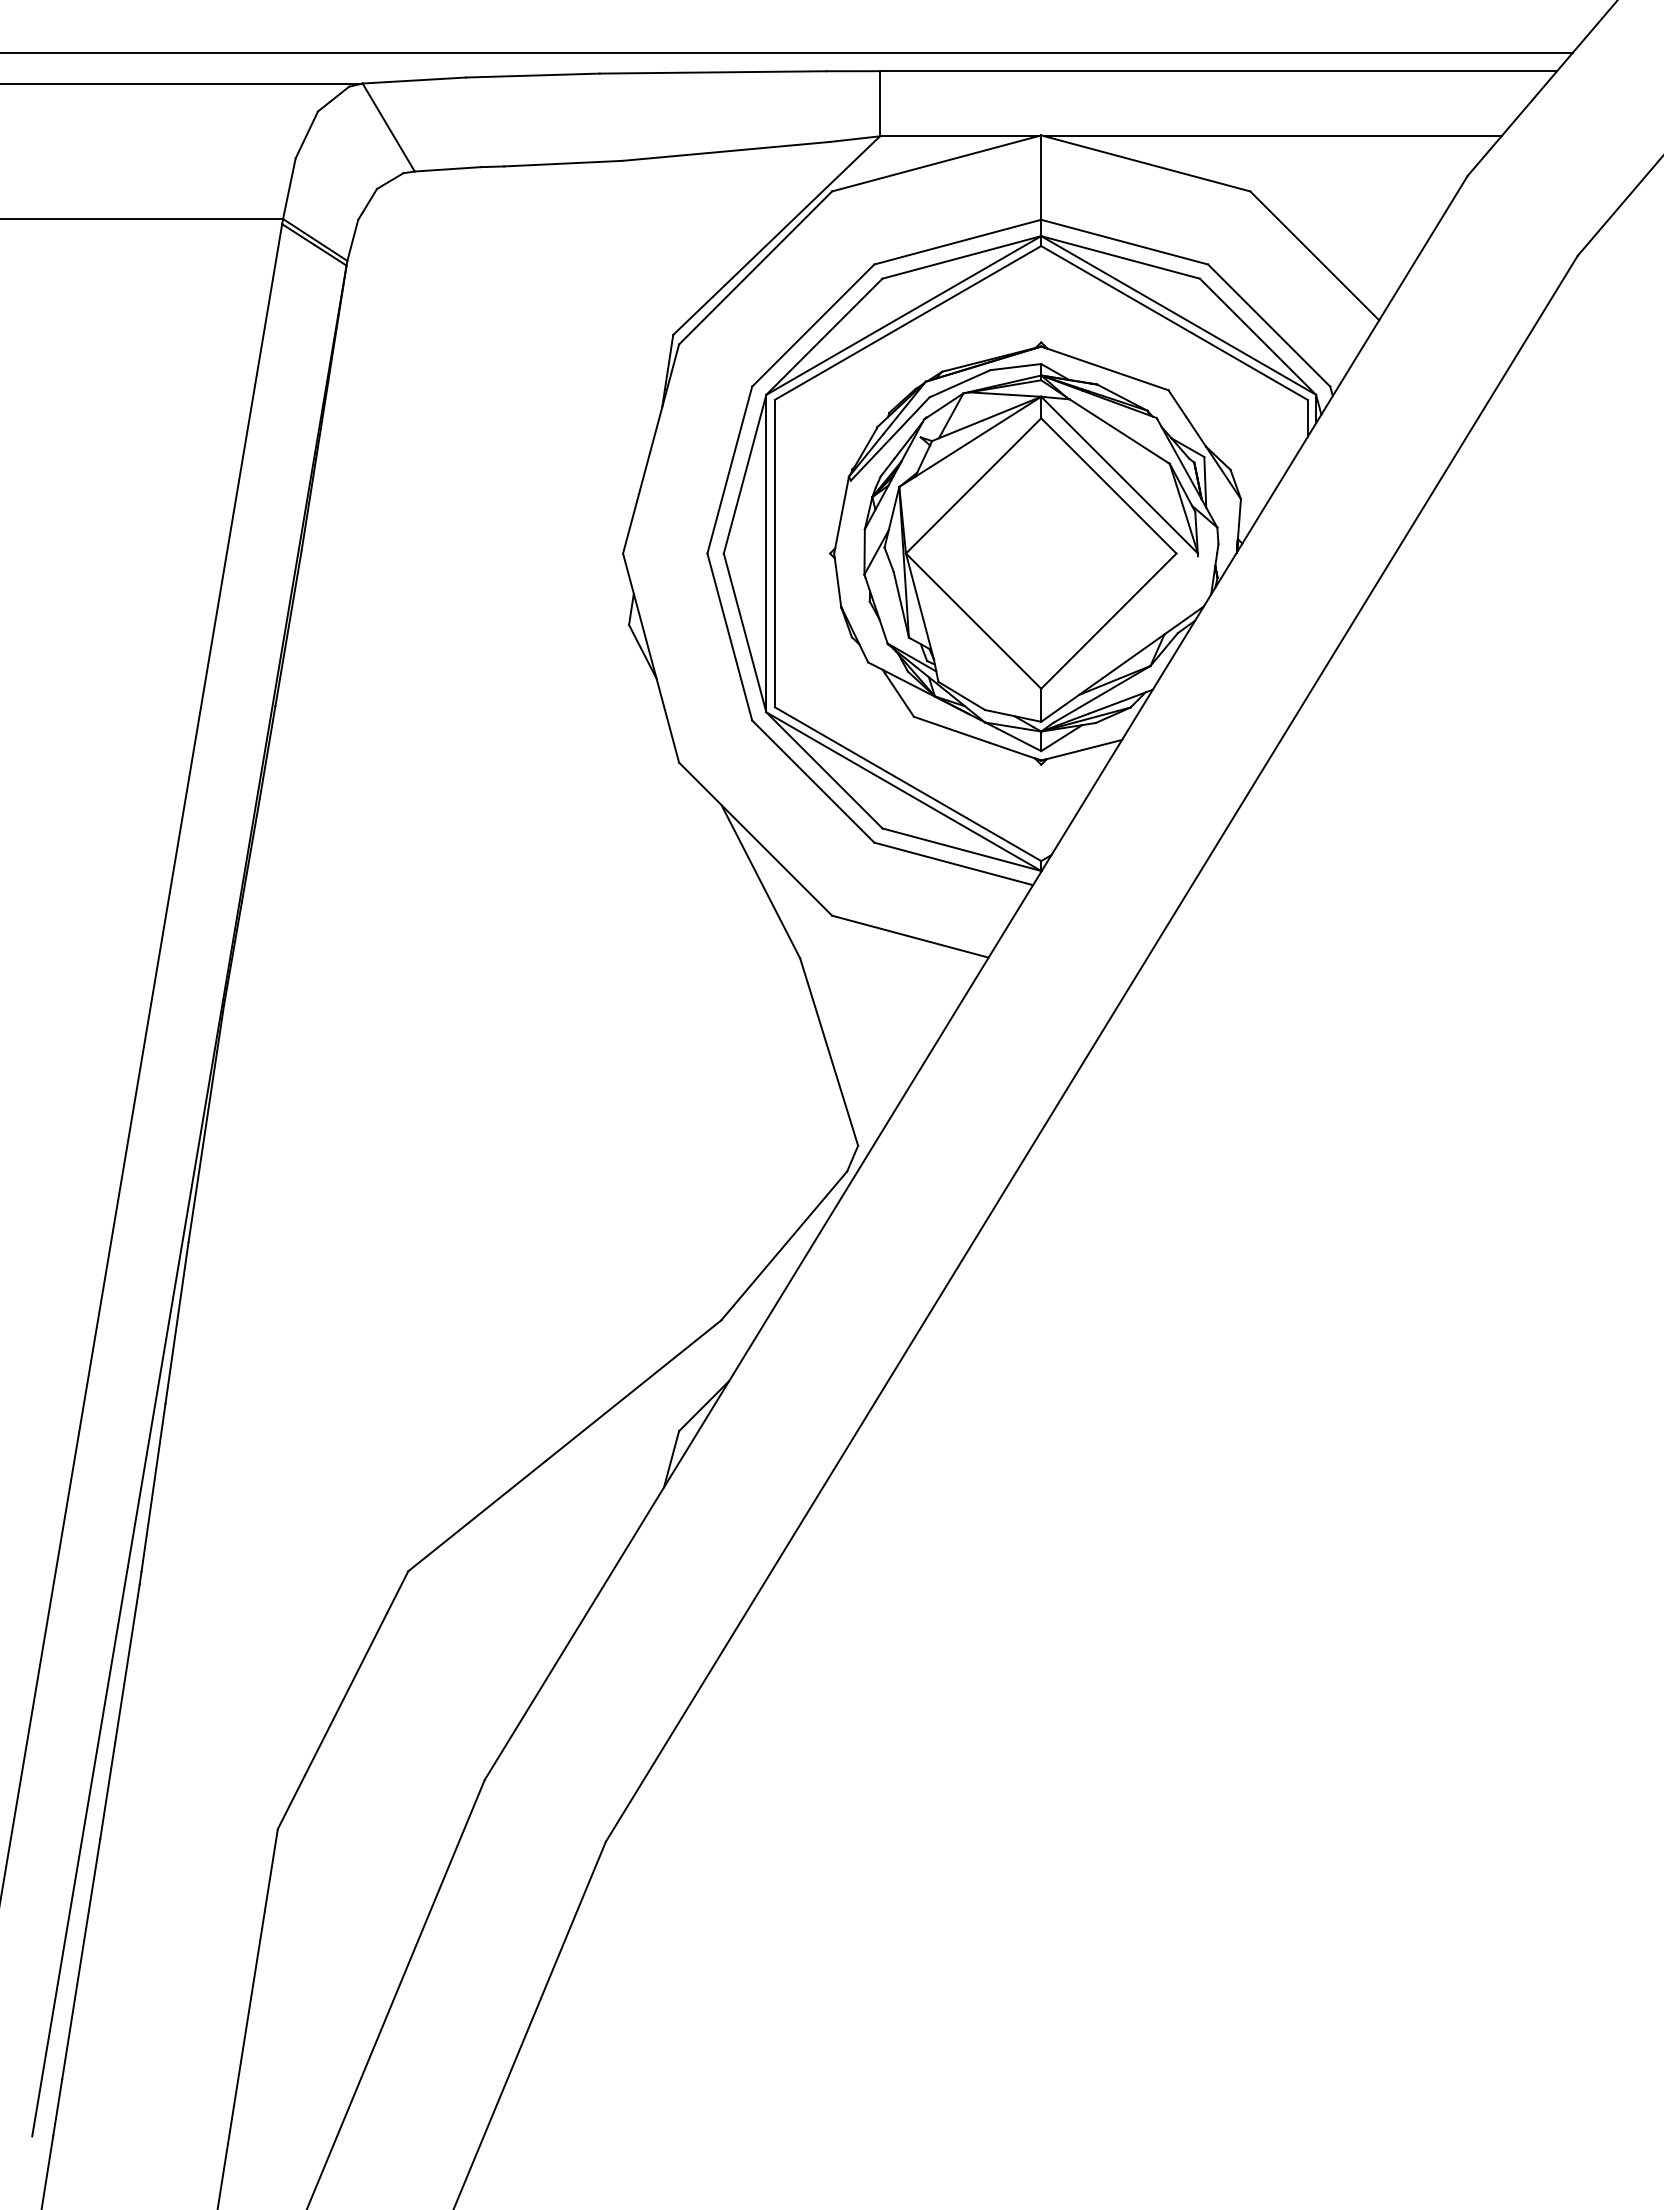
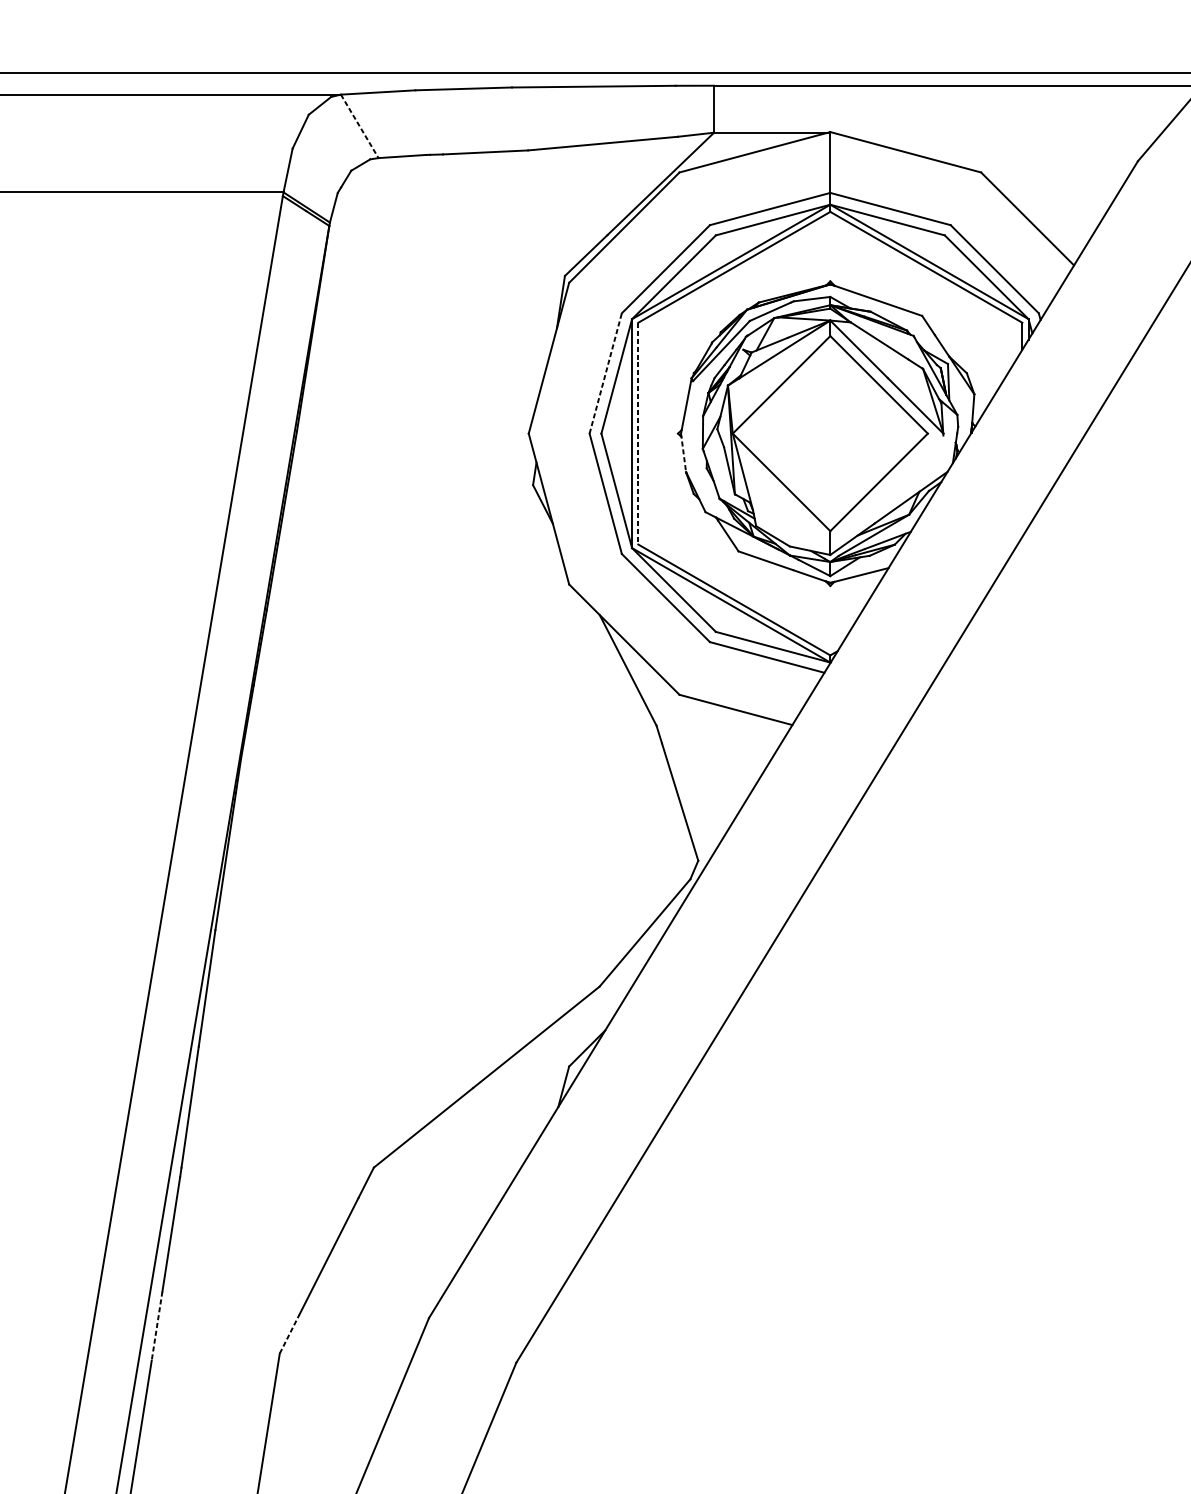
line: (388, 127) -> (359, 126), solid -> dashed
line: (1272, 136) -> (997, 132), removed
line: (729, 469) -> (605, 373), solid -> dashed
line: (774, 553) -> (637, 433), solid -> dashed
line: (837, 580) -> (683, 453), solid -> dashed
line: (107, 1791) -> (156, 1326), solid -> dashed
line: (291, 1802) -> (289, 1334), solid -> dashed

